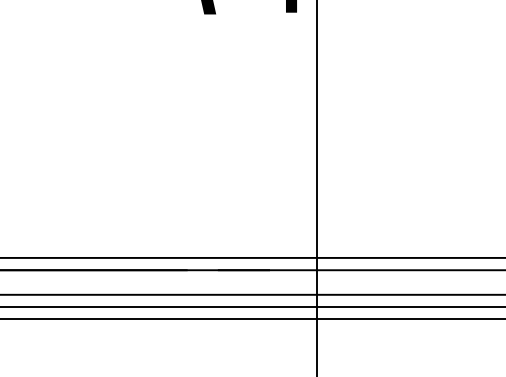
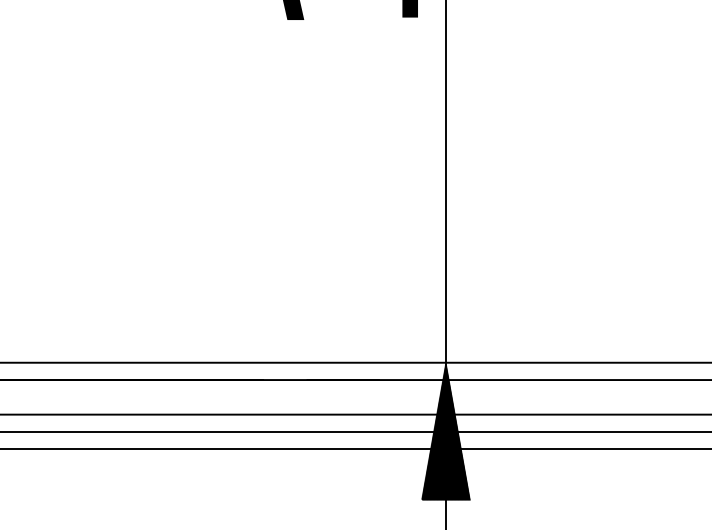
hatch: (316, 306) -> (445, 431), added

